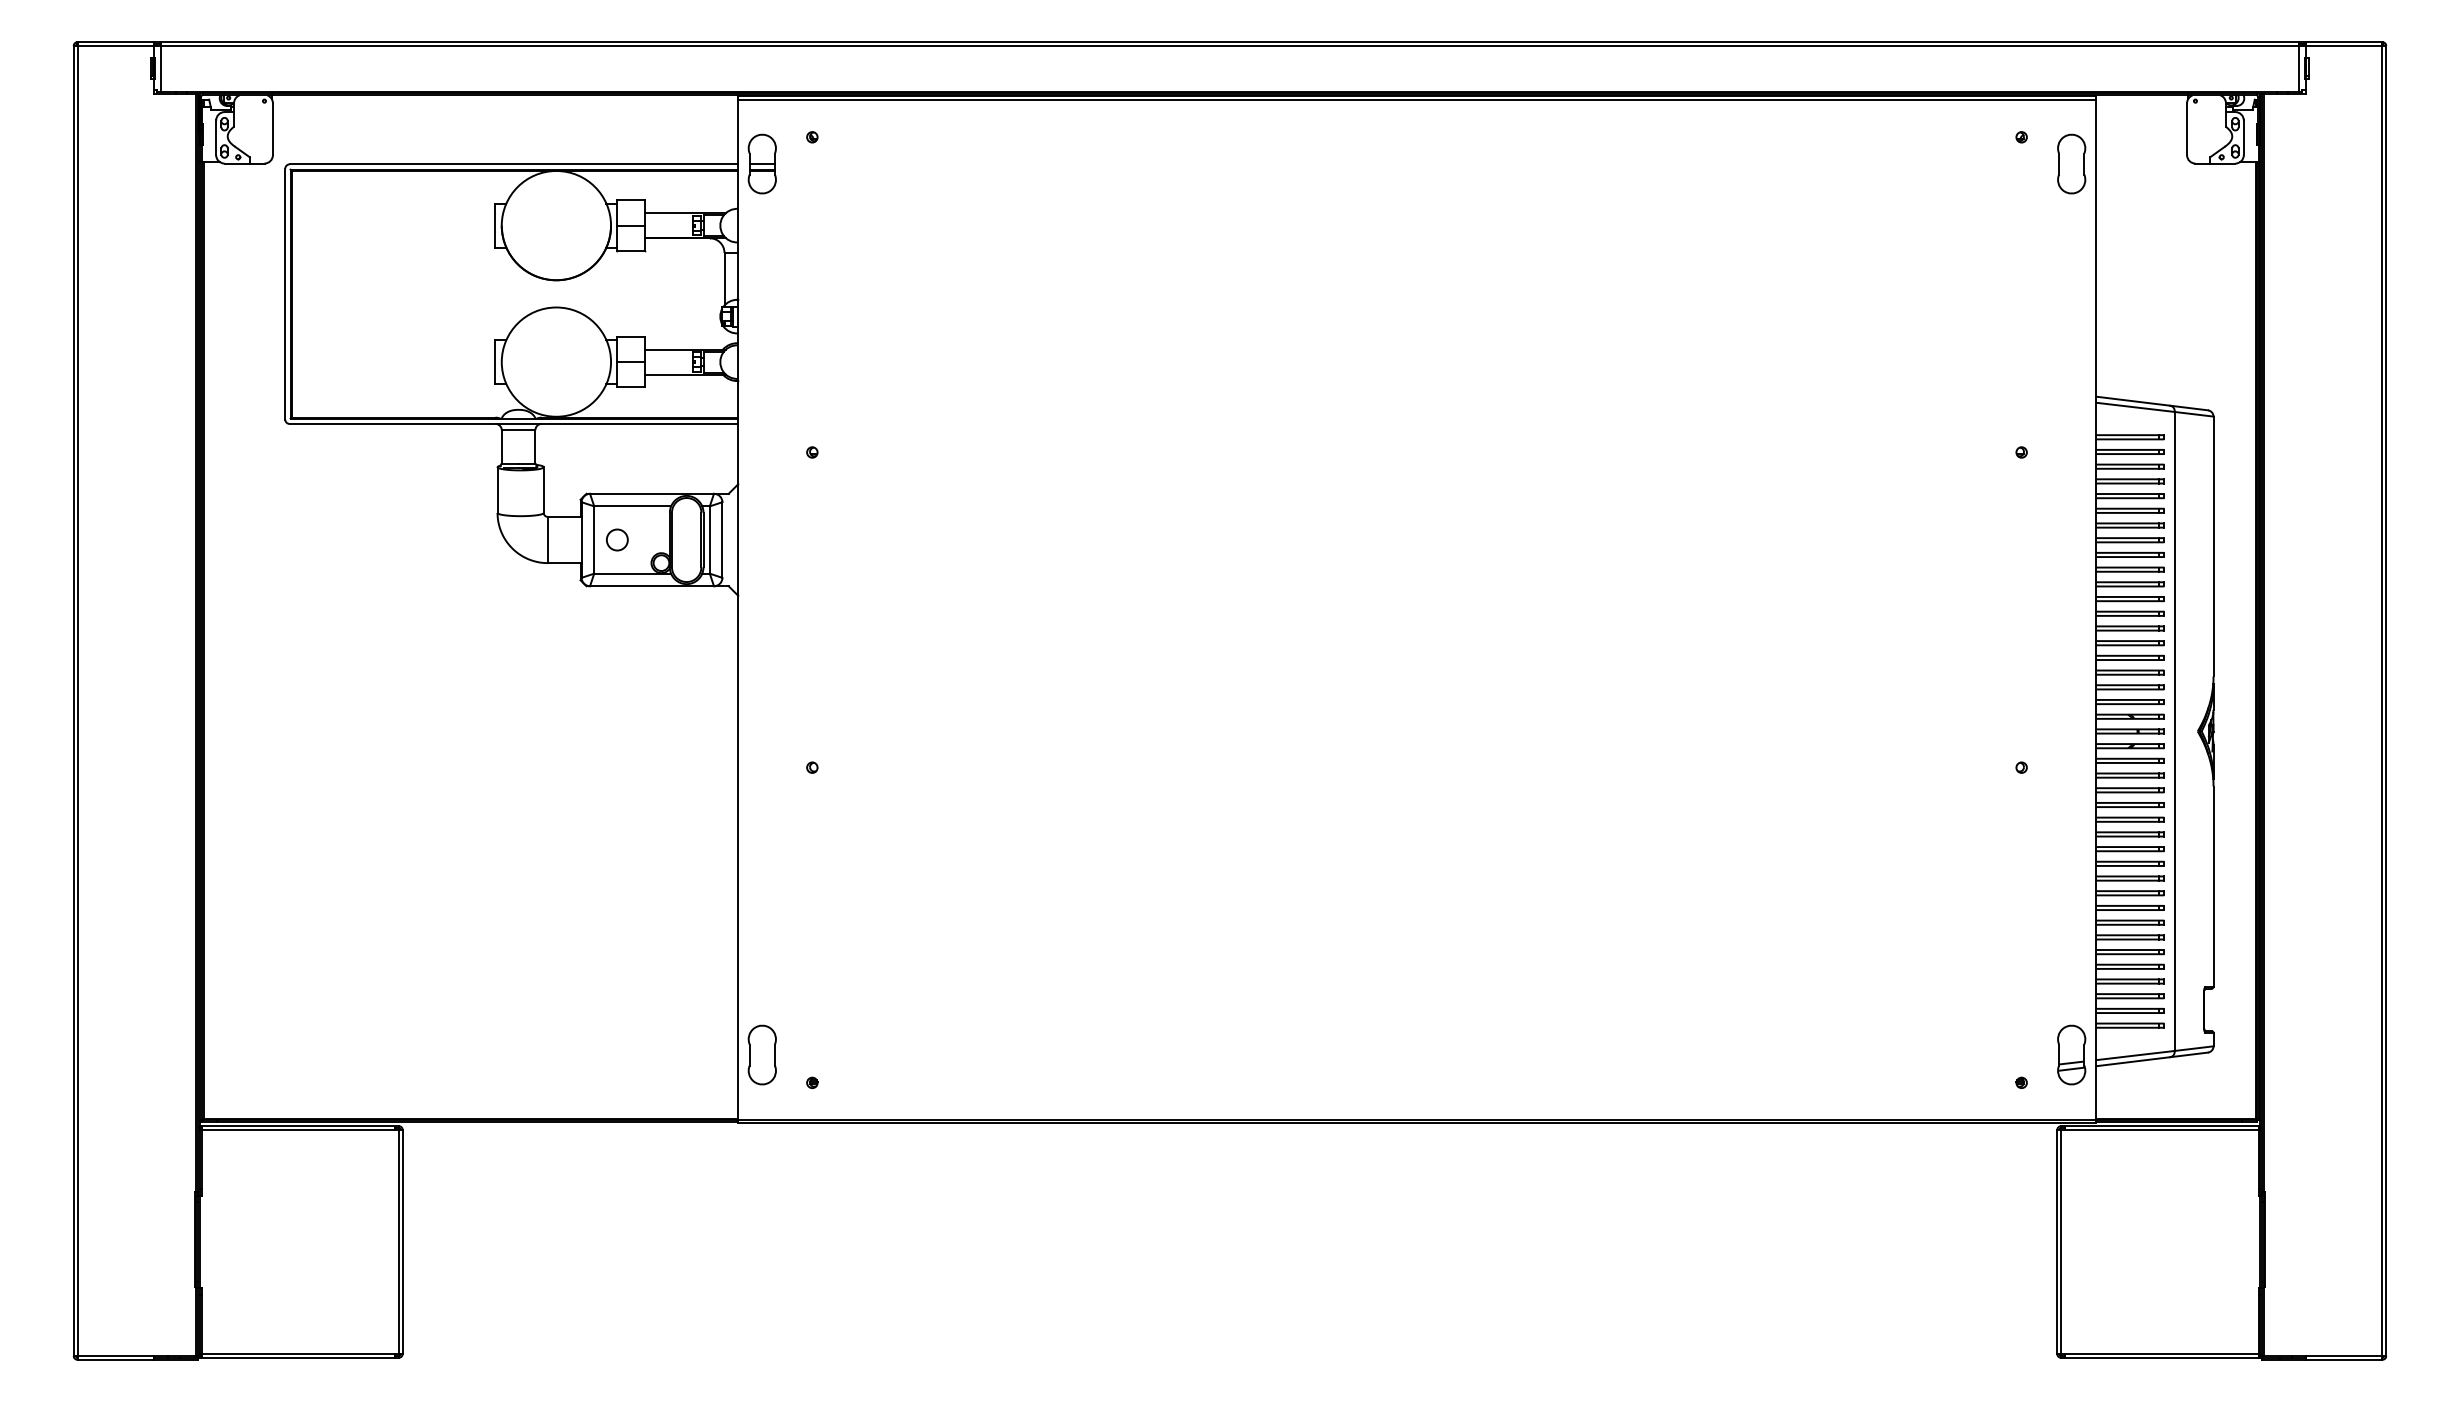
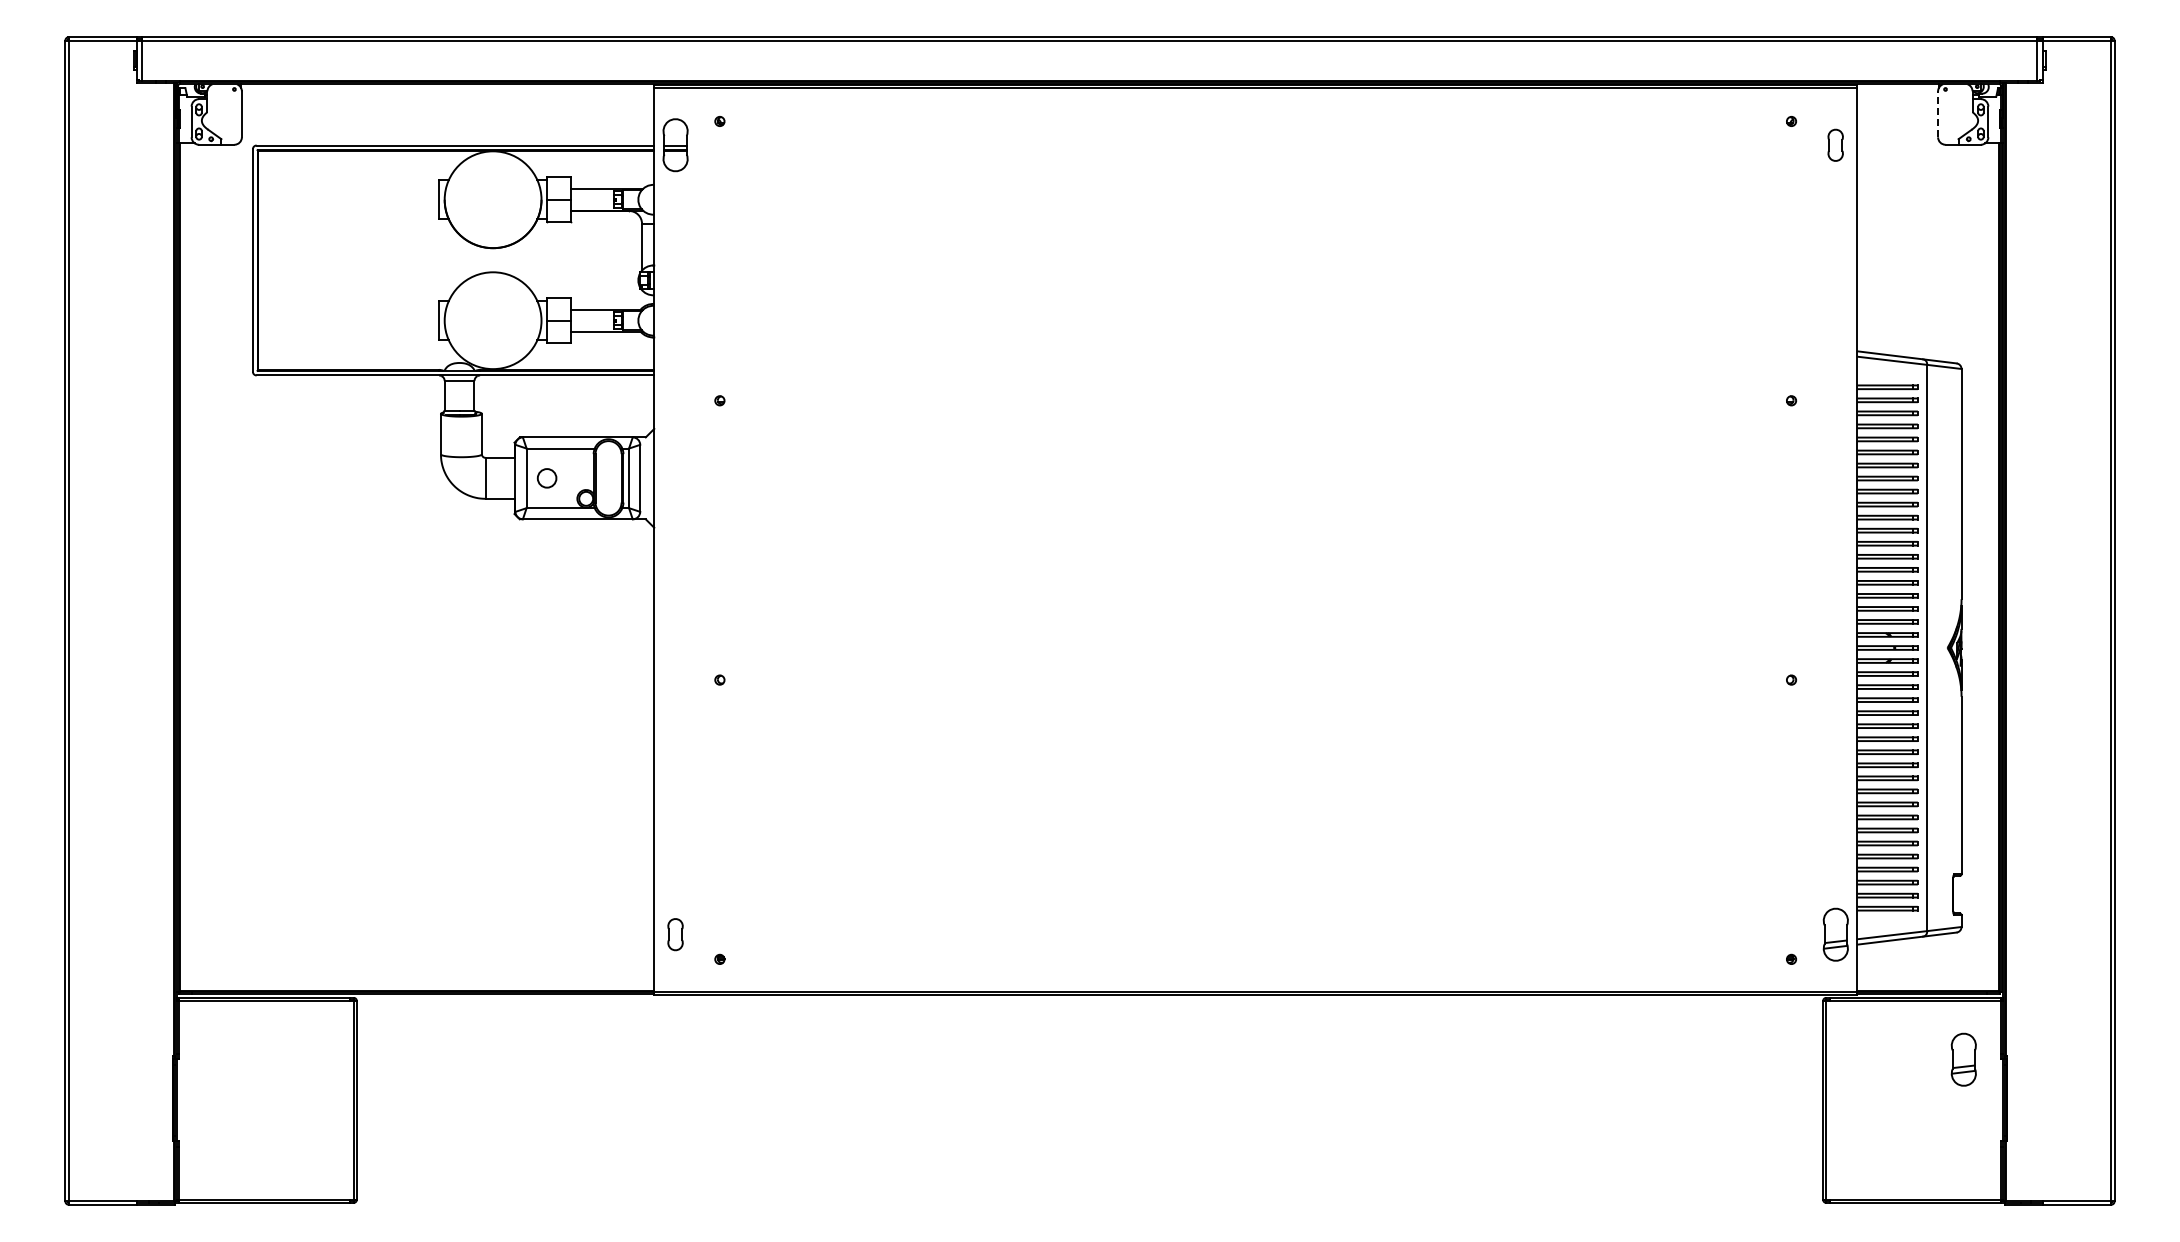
line: (2187, 129) -> (1938, 114), solid -> dashed
part: (2071, 164) -> (1835, 145), size x0.6
part: (762, 1054) -> (675, 934), size x0.6
part: (2215, 1195) -> (1963, 1059), added

